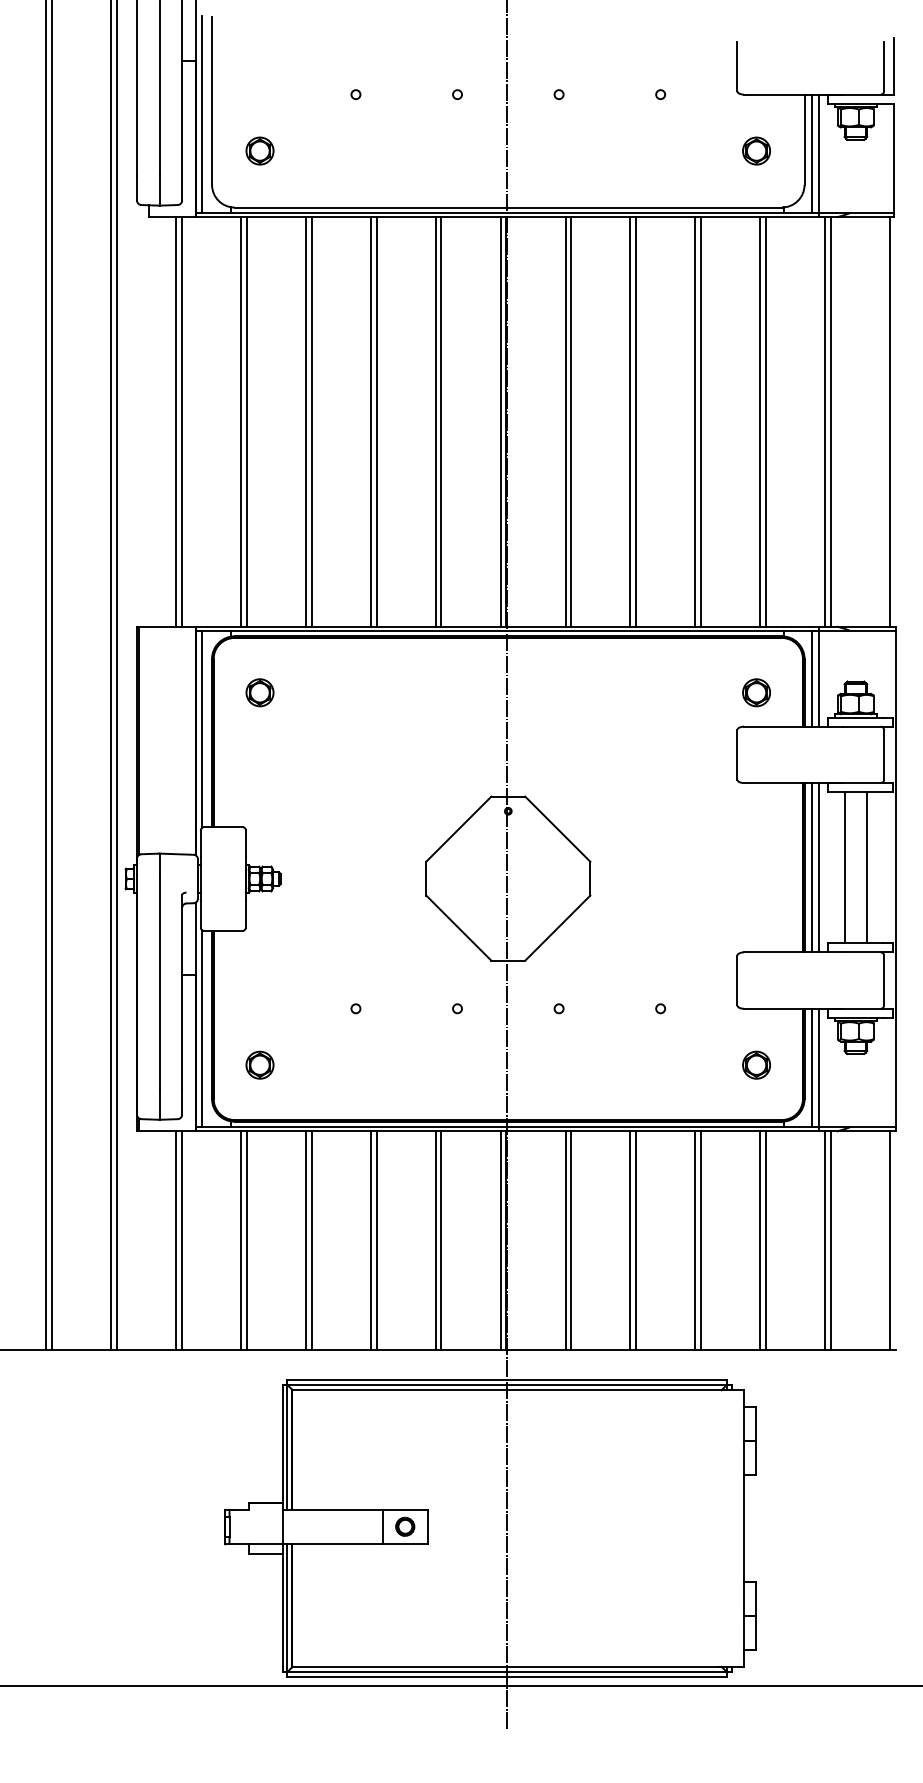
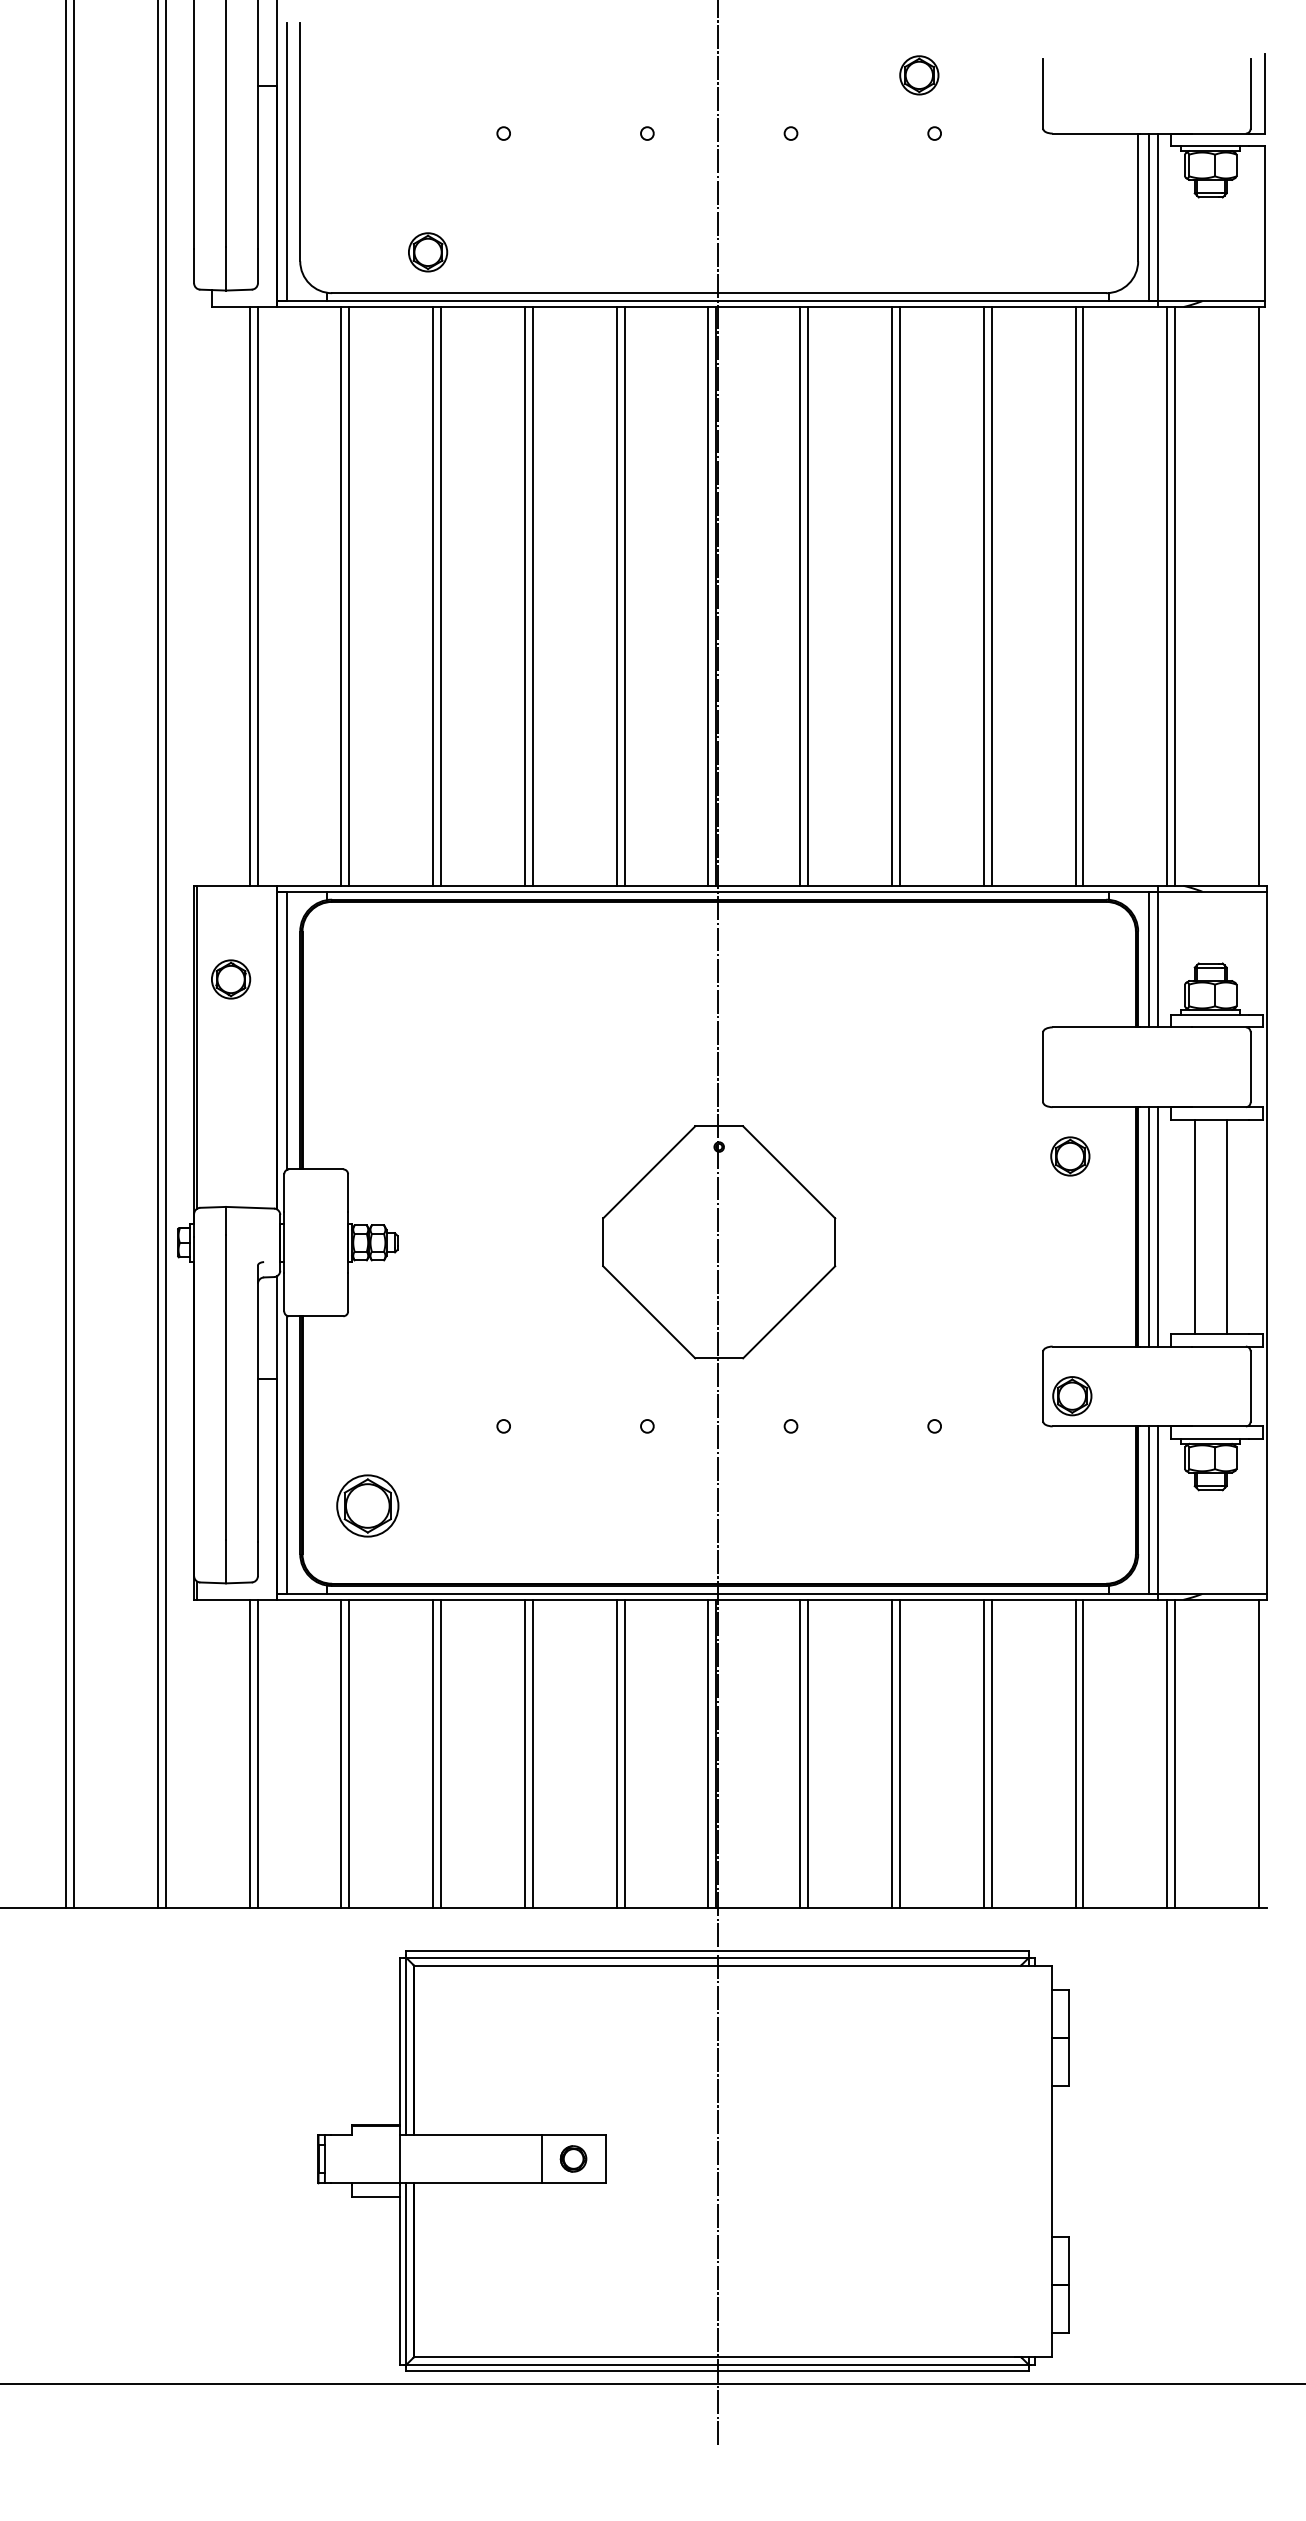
part: (260, 151) -> (428, 252), moved
part: (756, 151) -> (919, 75), moved
part: (260, 692) -> (231, 979), moved
part: (756, 692) -> (1070, 1156), moved
part: (260, 1065) -> (368, 1506), size x1.6
part: (756, 1065) -> (1072, 1396), moved

